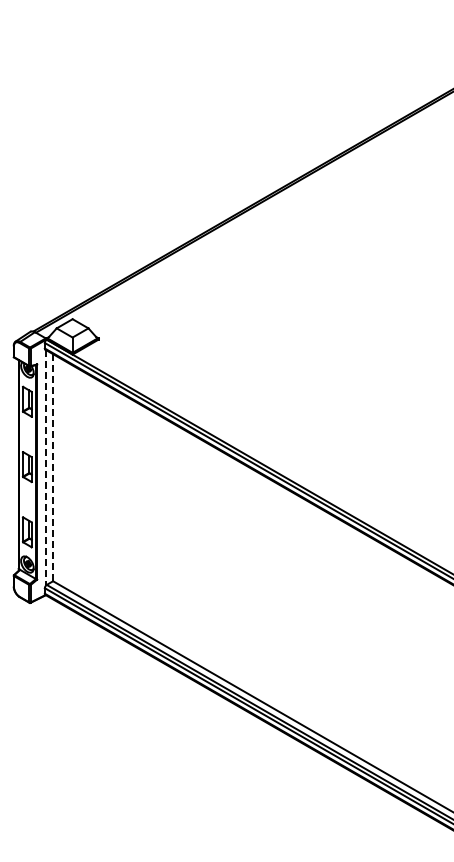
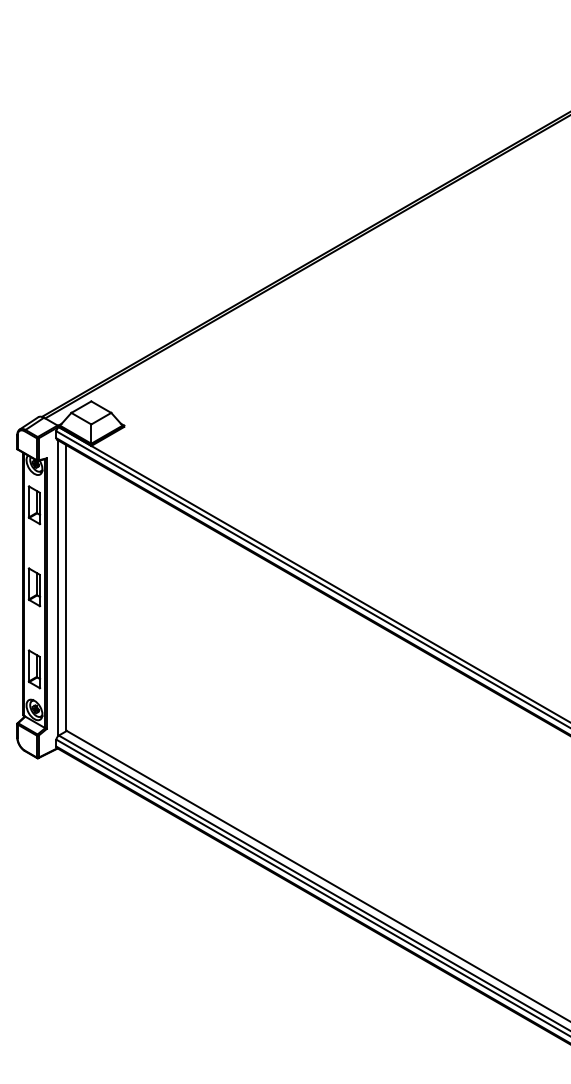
line: (52, 467) -> (66, 587), dashed -> solid
line: (46, 468) -> (58, 589), dashed -> solid

